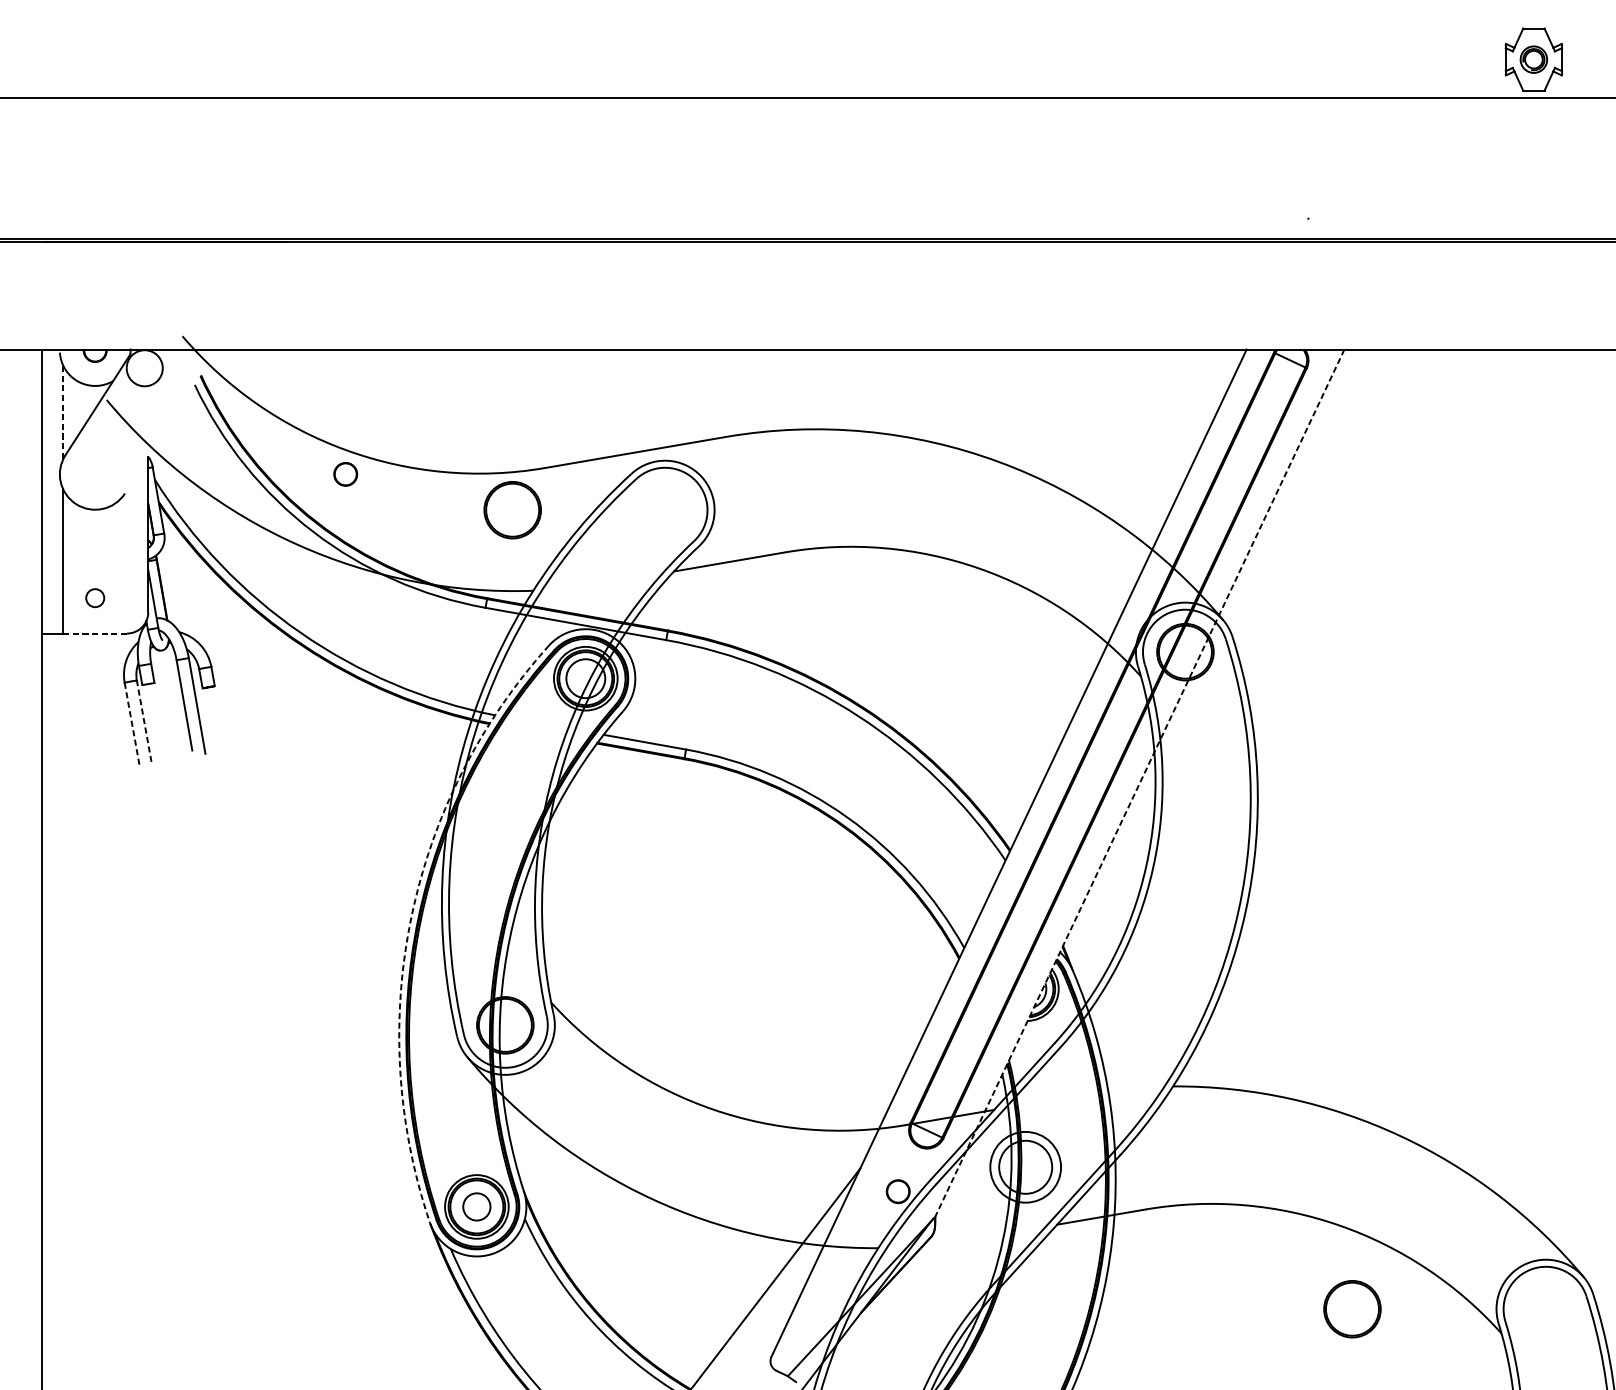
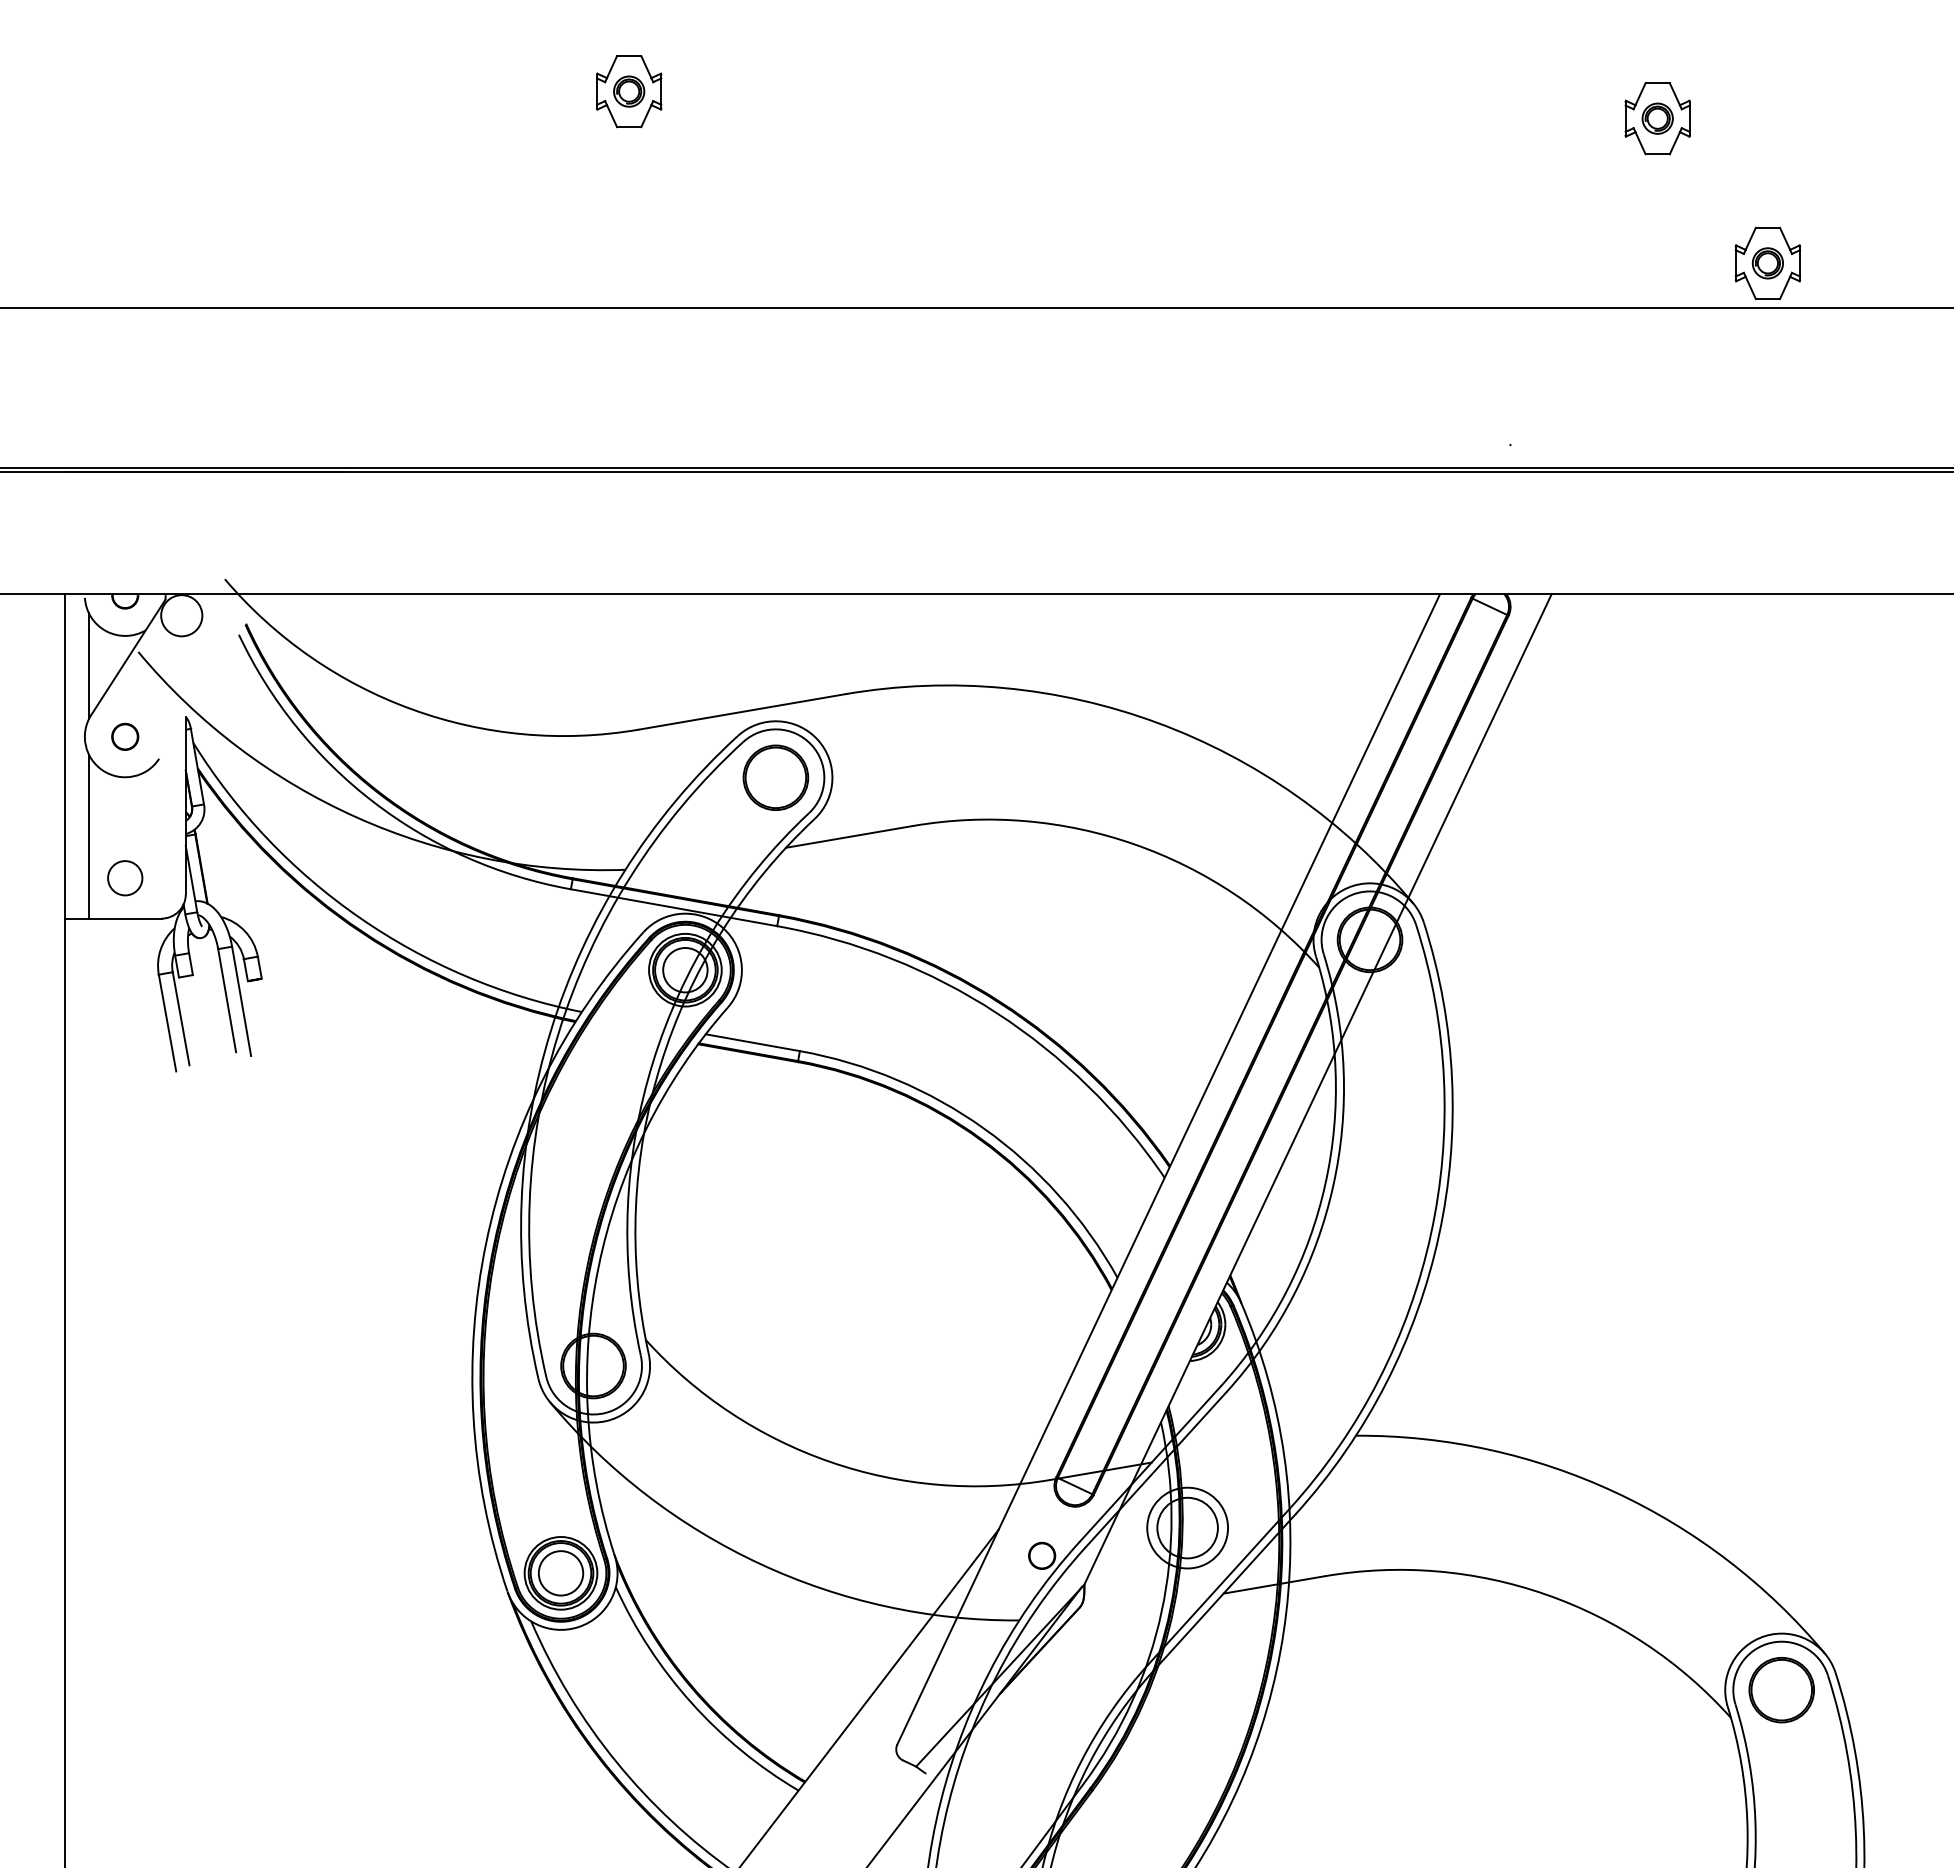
line: (63, 412) -> (88, 666), dashed -> solid
circle: (345, 474) -> (125, 736), moved
part: (512, 509) -> (775, 777), moved
circle: (95, 598) -> (125, 878), size x1.67
line: (94, 633) -> (124, 918), dashed -> solid
line: (144, 721) -> (181, 1018), dashed -> solid
line: (132, 725) -> (167, 1023), dashed -> solid
line: (1139, 783) -> (1317, 1089), dashed -> solid
arc: (411, 918) -> (486, 1243), dashed -> solid
circle: (476, 1207) -> (560, 1573), size x1.43
part: (1352, 1309) -> (1781, 1690), moved

